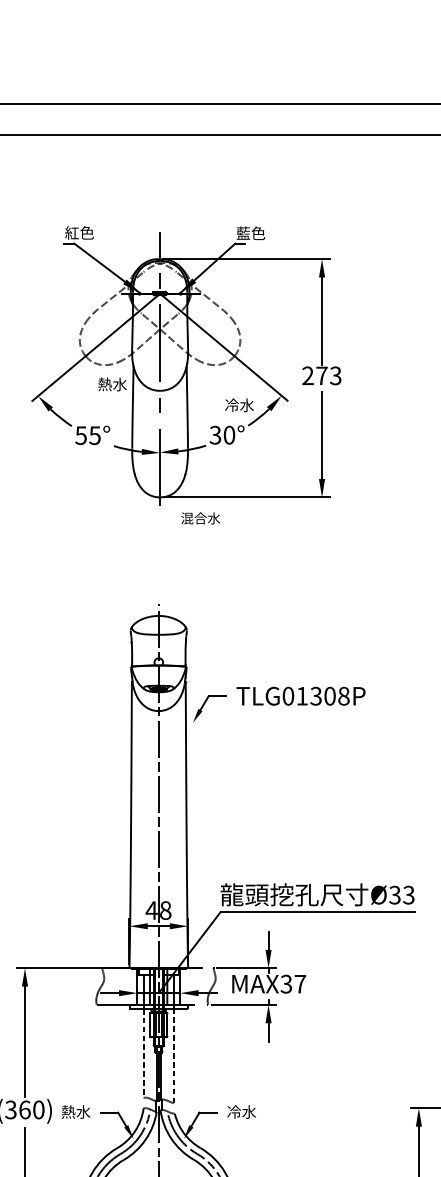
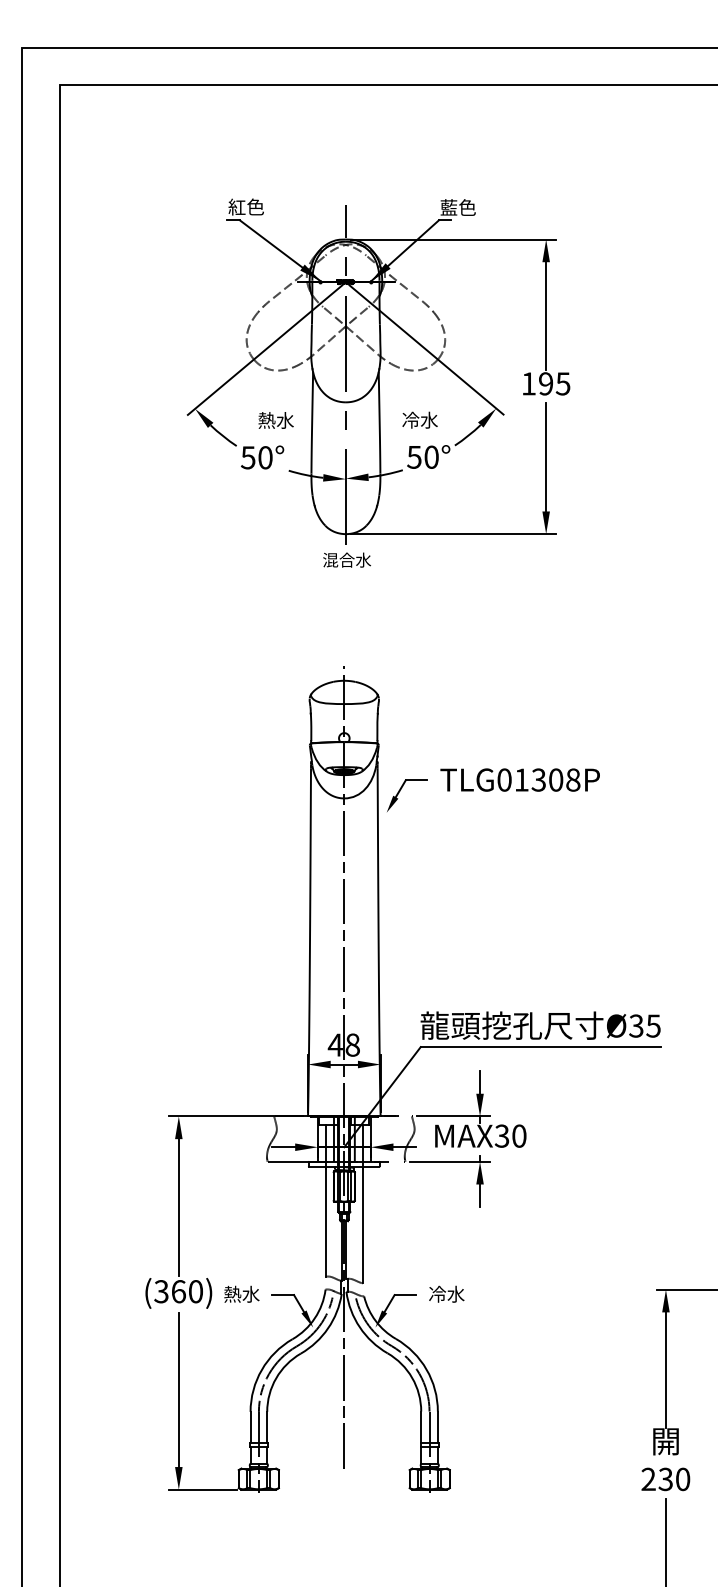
text: (321, 375) -> (545, 383), 273 -> 195
text: (112, 384) -> (275, 420), moved
text: (239, 404) -> (419, 419), moved
text: (215, 434) -> (414, 456), 30° -> 50°
text: (95, 435) -> (265, 457), 55° -> 50°
text: (200, 517) -> (346, 559), moved
text: (408, 894) -> (653, 1025), 33 -> 35
text: (300, 983) -> (519, 1135), MAX37 -> MAX30
line: (143, 1053) -> (325, 1222), dashed -> solid
line: (174, 1055) -> (363, 1224), dashed -> solid

